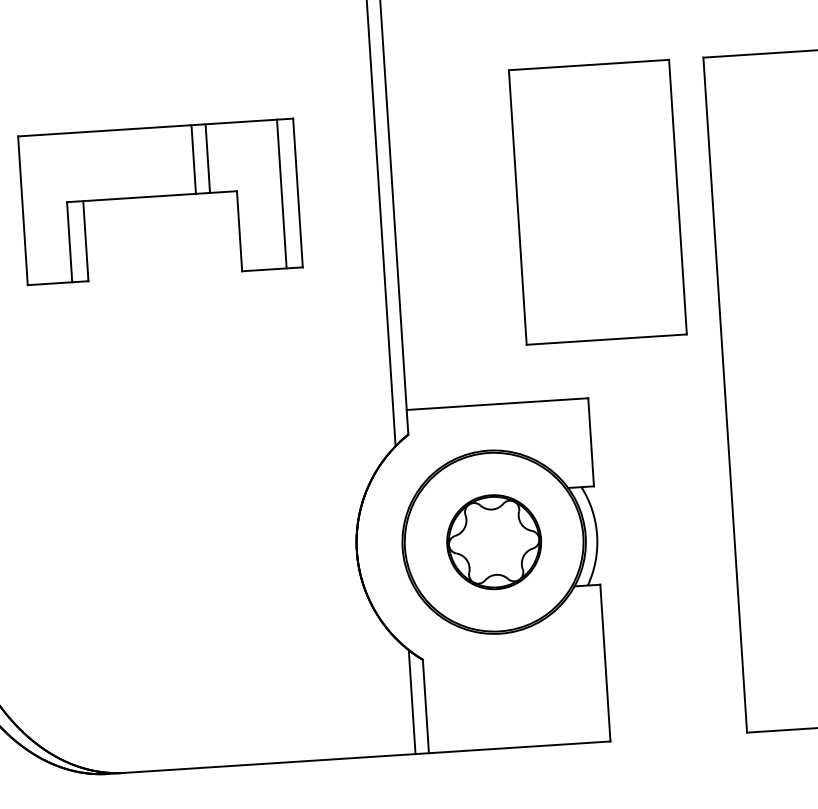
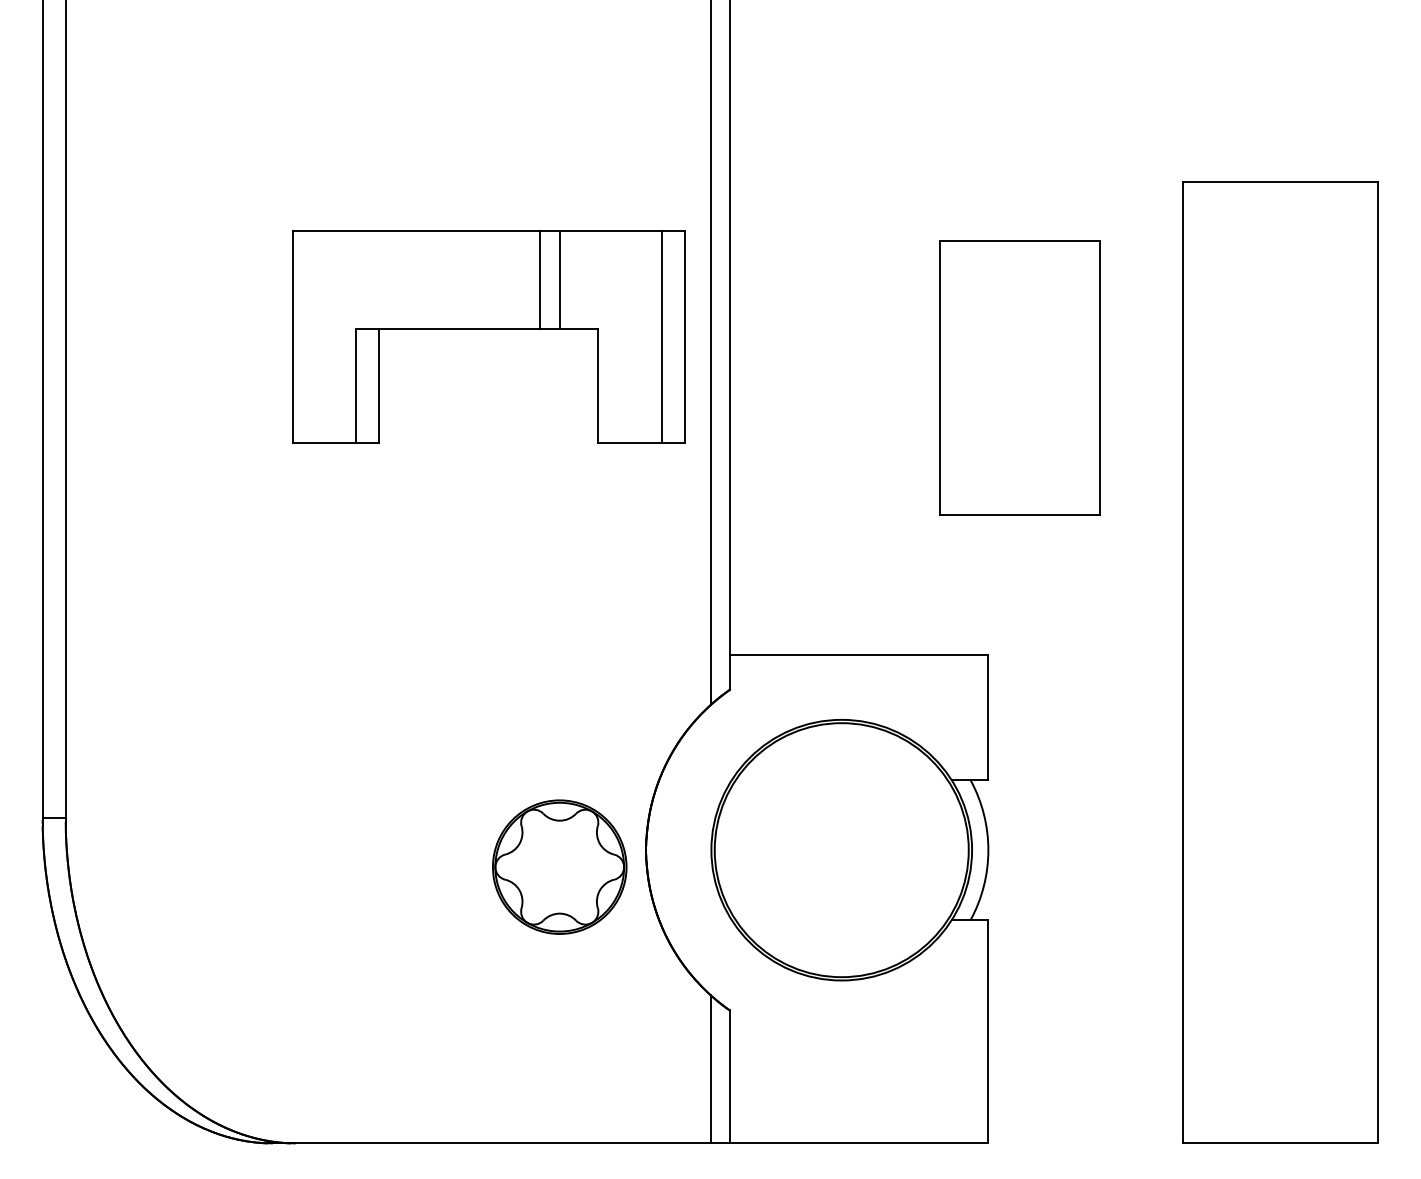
part: (159, 196) -> (488, 329), moved
part: (597, 202) -> (1019, 377), size x0.7
part: (493, 541) -> (559, 866), moved

